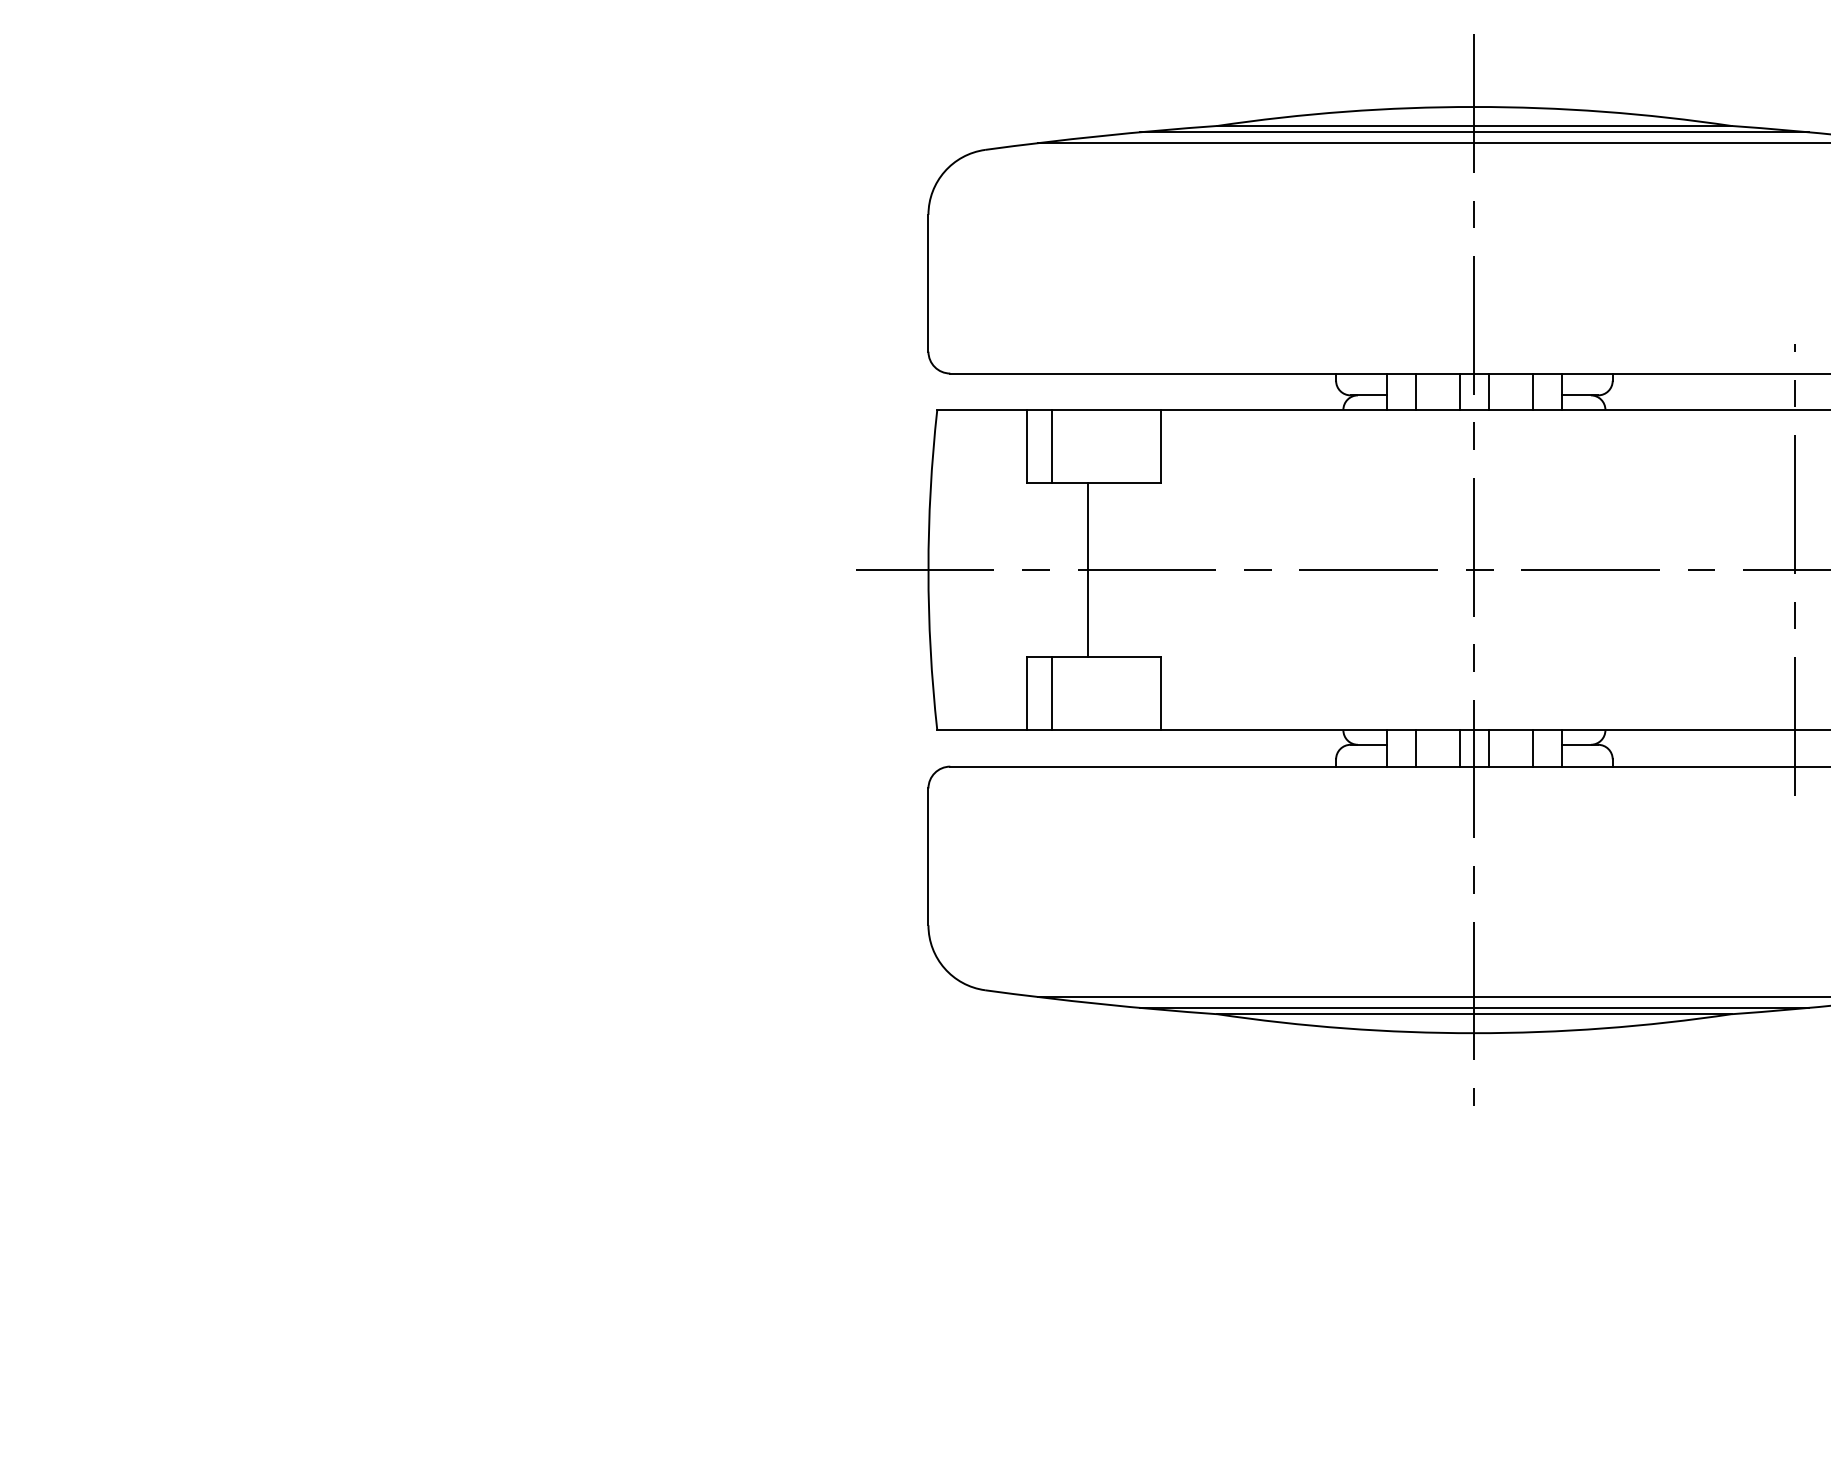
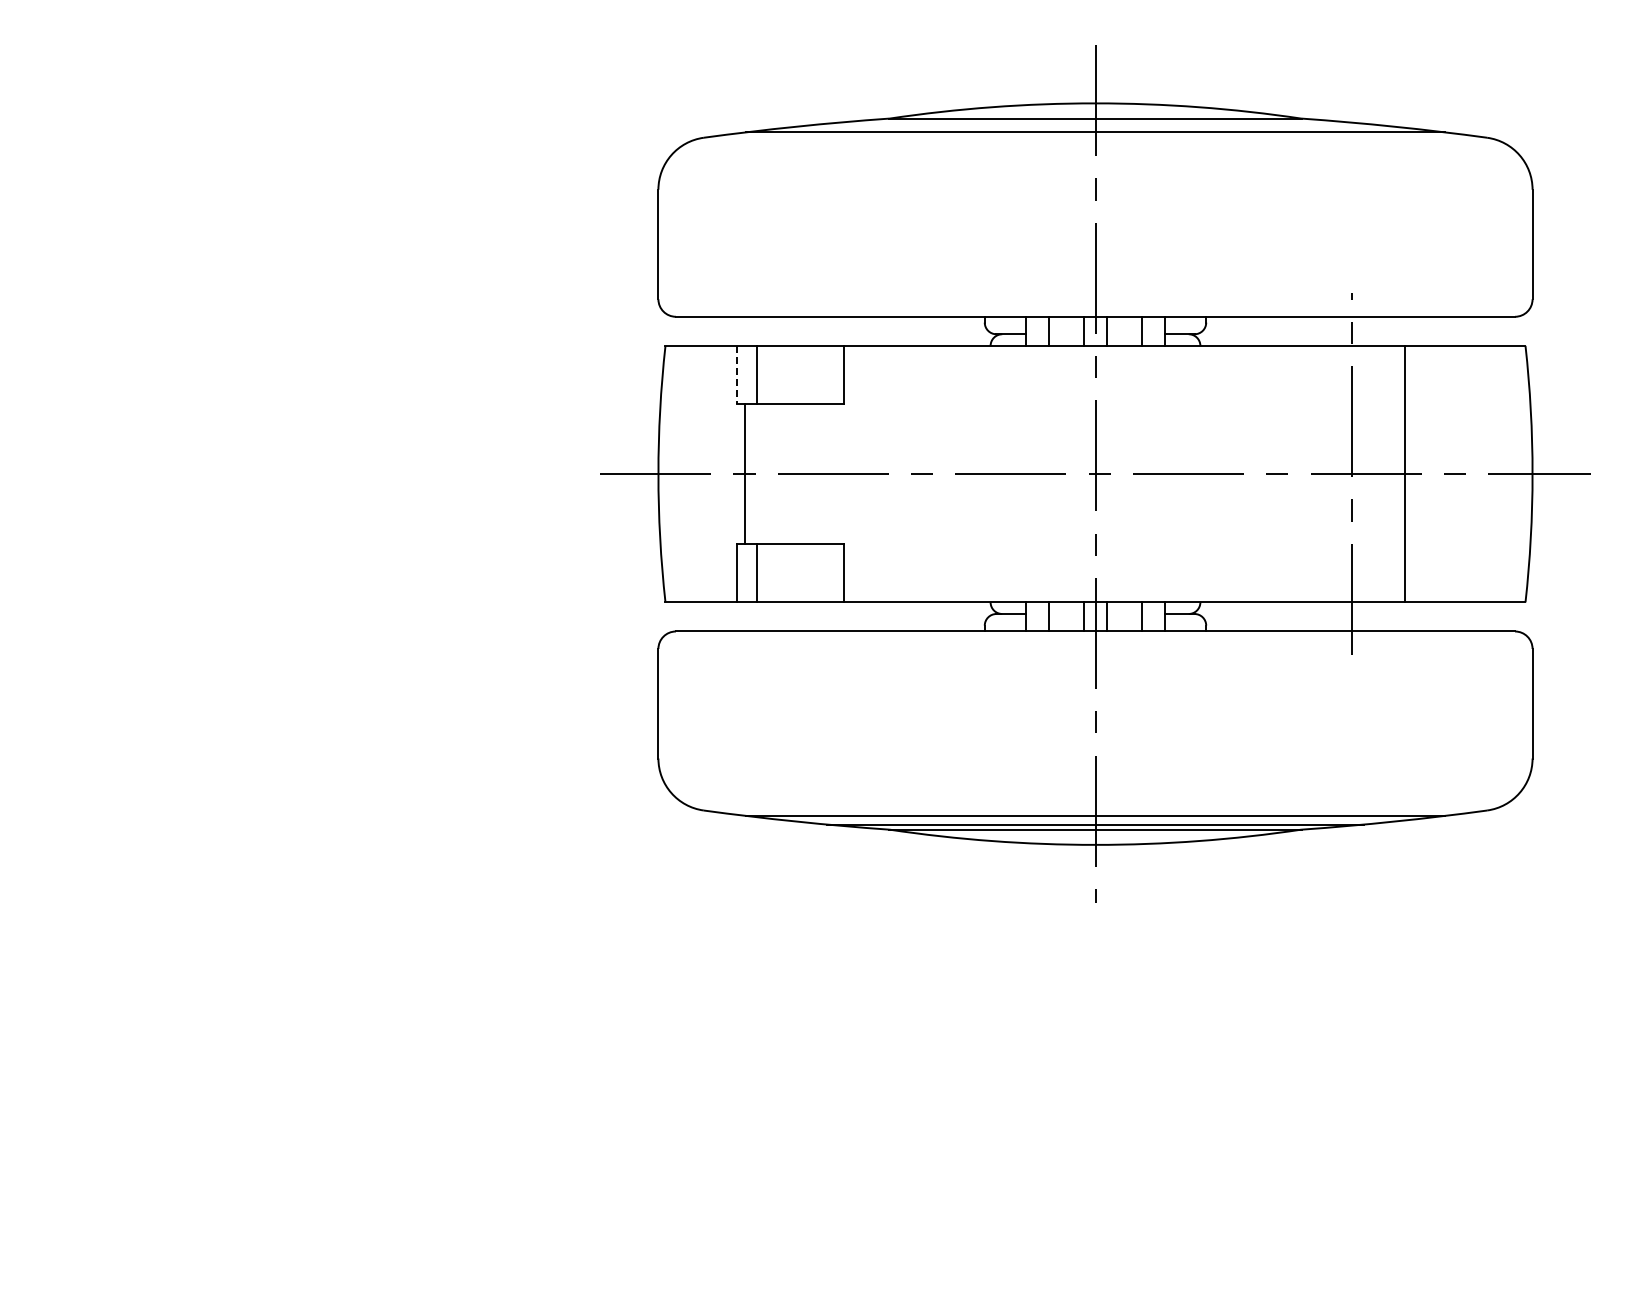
line: (1474, 132) -> (1095, 123), removed
line: (1027, 446) -> (737, 375), solid -> dashed
line: (1088, 570) -> (745, 474), moved

